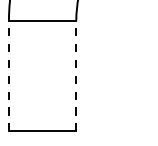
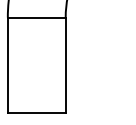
line: (8, 76) -> (7, 65), dashed -> solid
line: (76, 76) -> (65, 65), dashed -> solid

